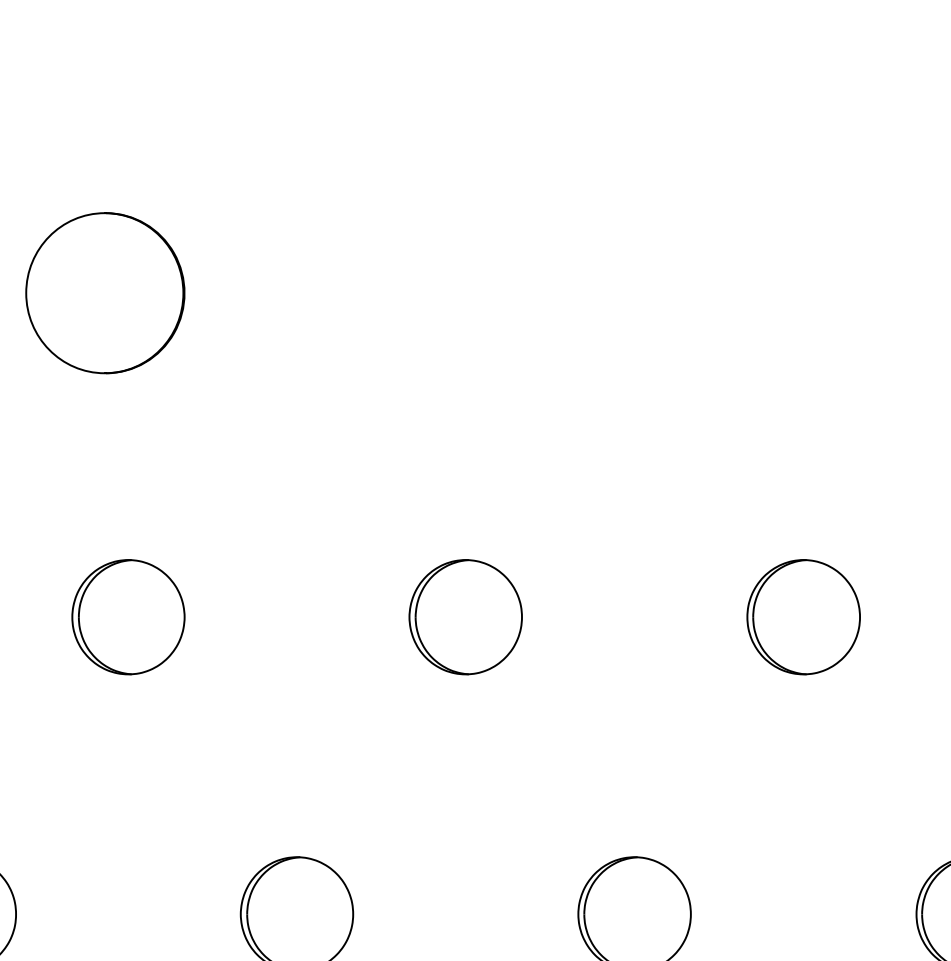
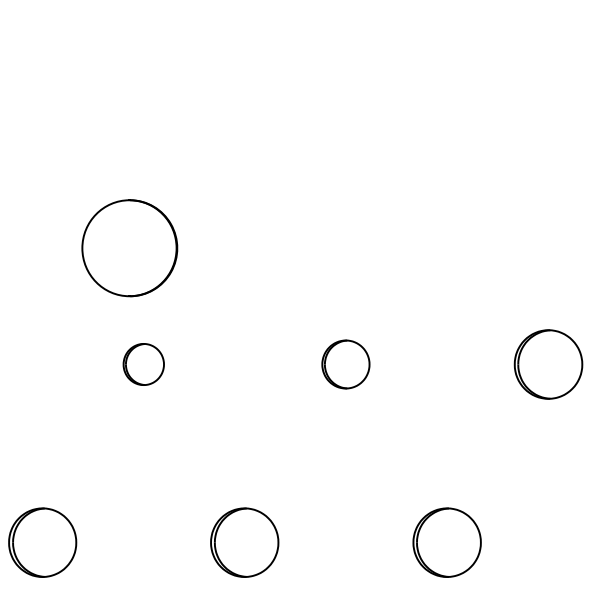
part: (104, 293) -> (129, 248), moved
part: (128, 617) -> (143, 364), size x0.6
part: (465, 617) -> (345, 364), size x0.7

